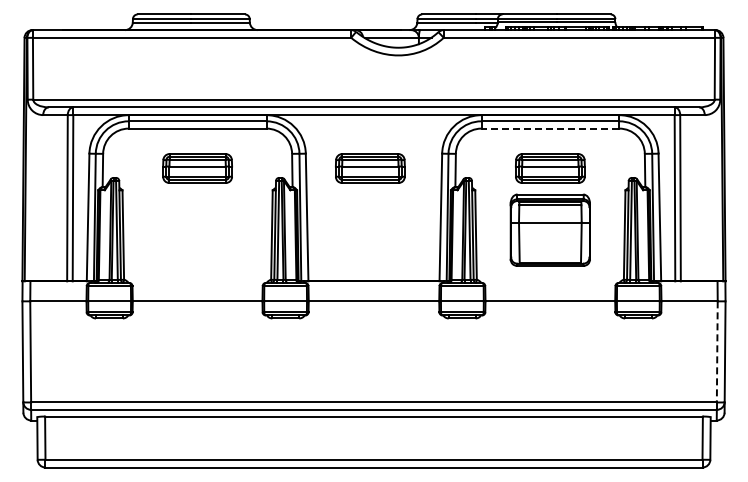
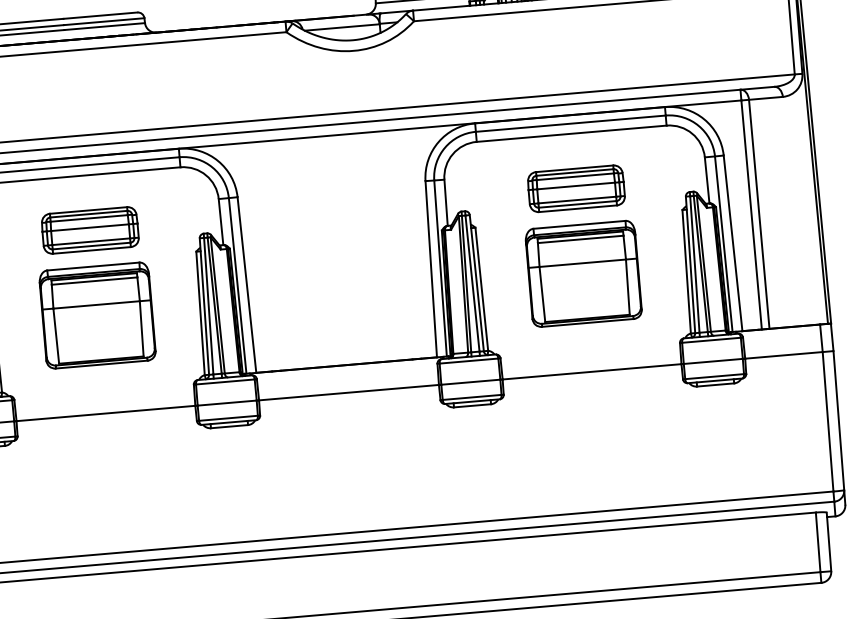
line: (550, 128) -> (571, 133), dashed -> solid
part: (370, 168) -> (328, 209), removed
part: (197, 229) -> (97, 314), added
line: (717, 351) -> (828, 421), dashed -> solid

